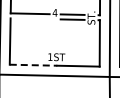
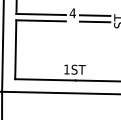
line: (29, 18) -> (40, 20), added
line: (33, 65) -> (45, 80), dashed -> solid

